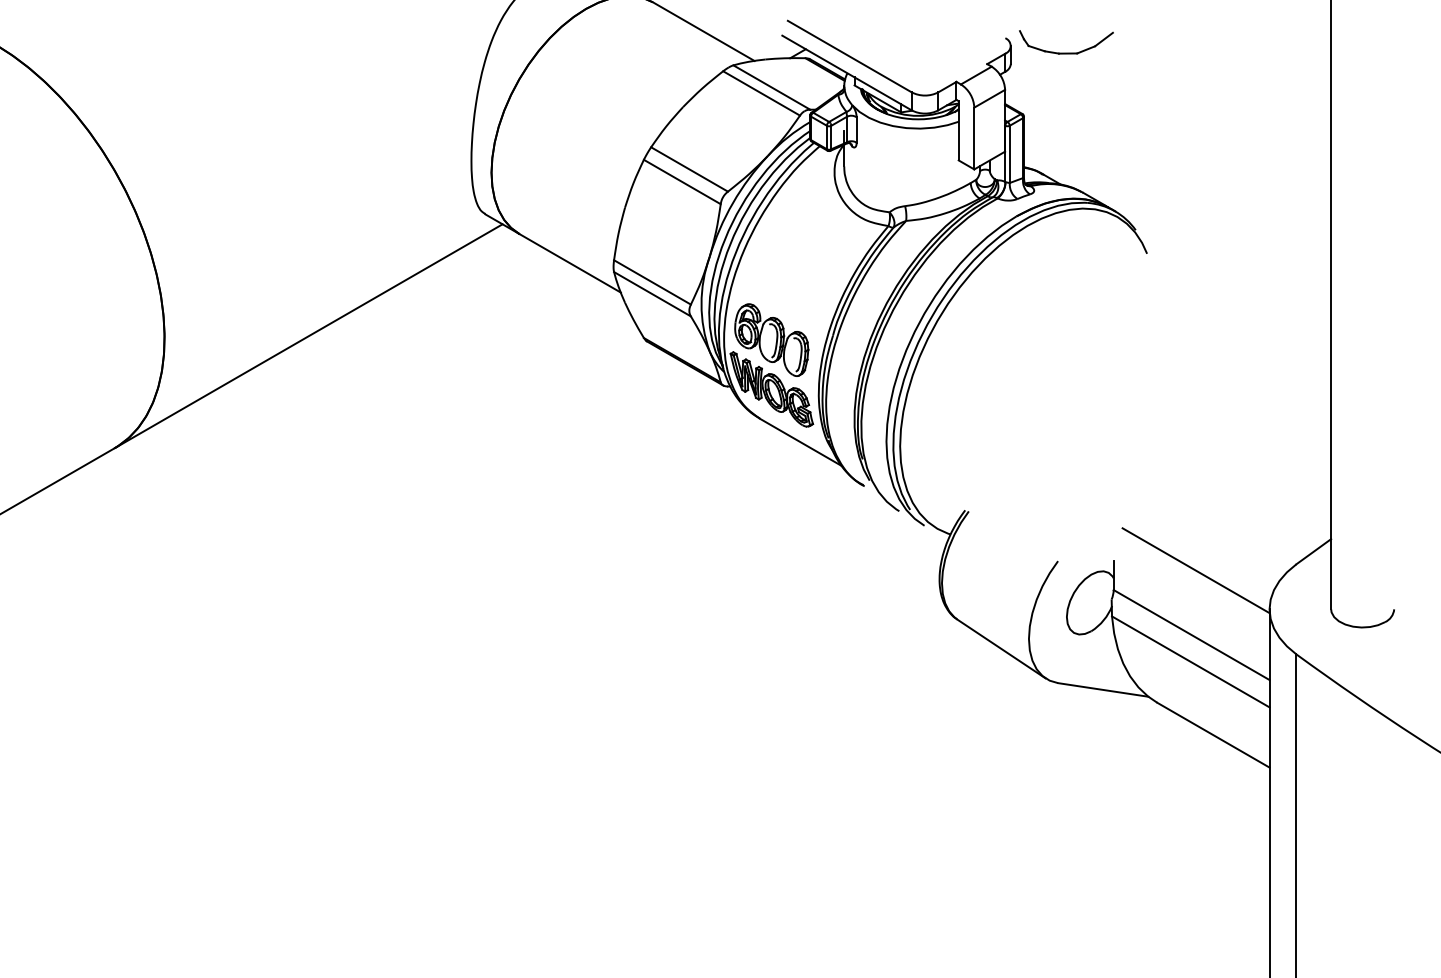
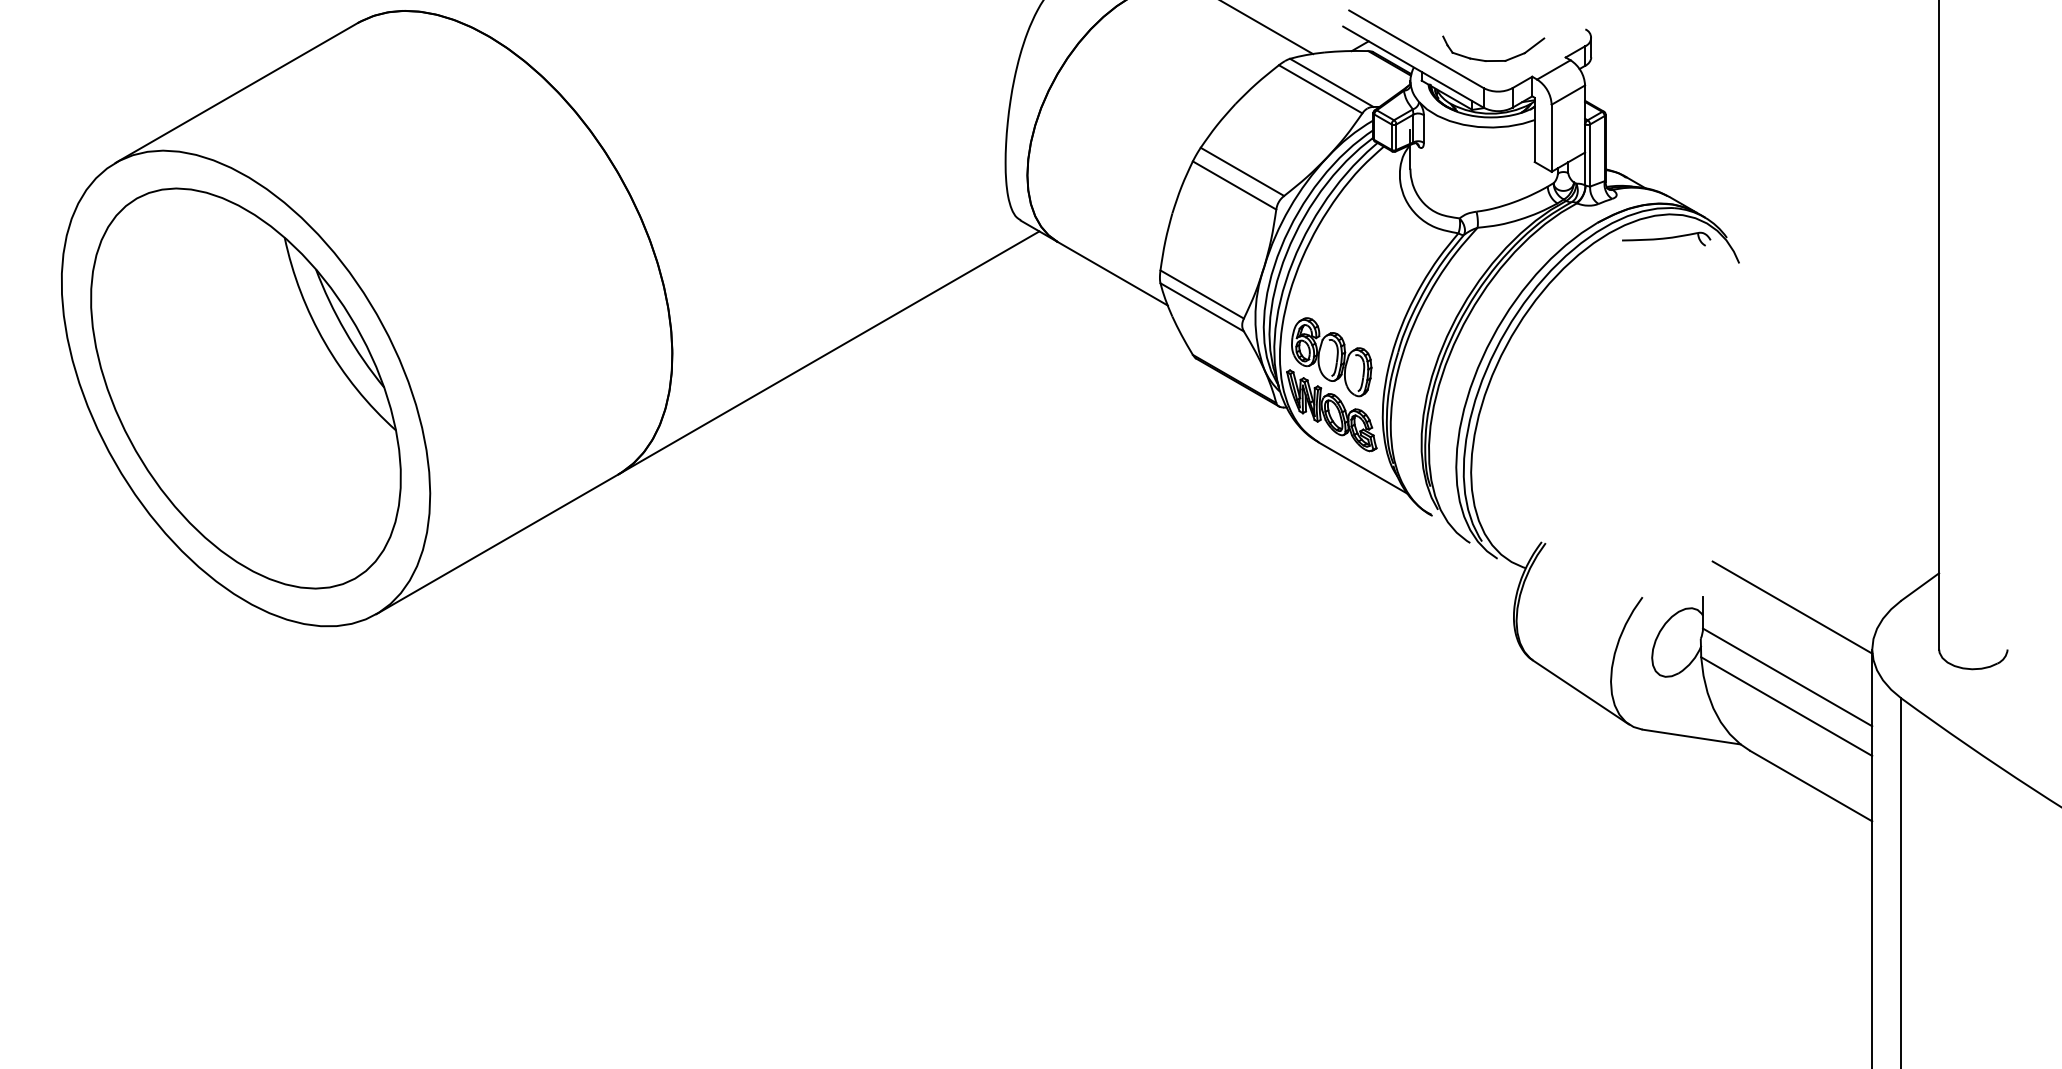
part: (1066, 53) -> (1493, 60), moved
part: (1080, 230) -> (1666, 238), added

